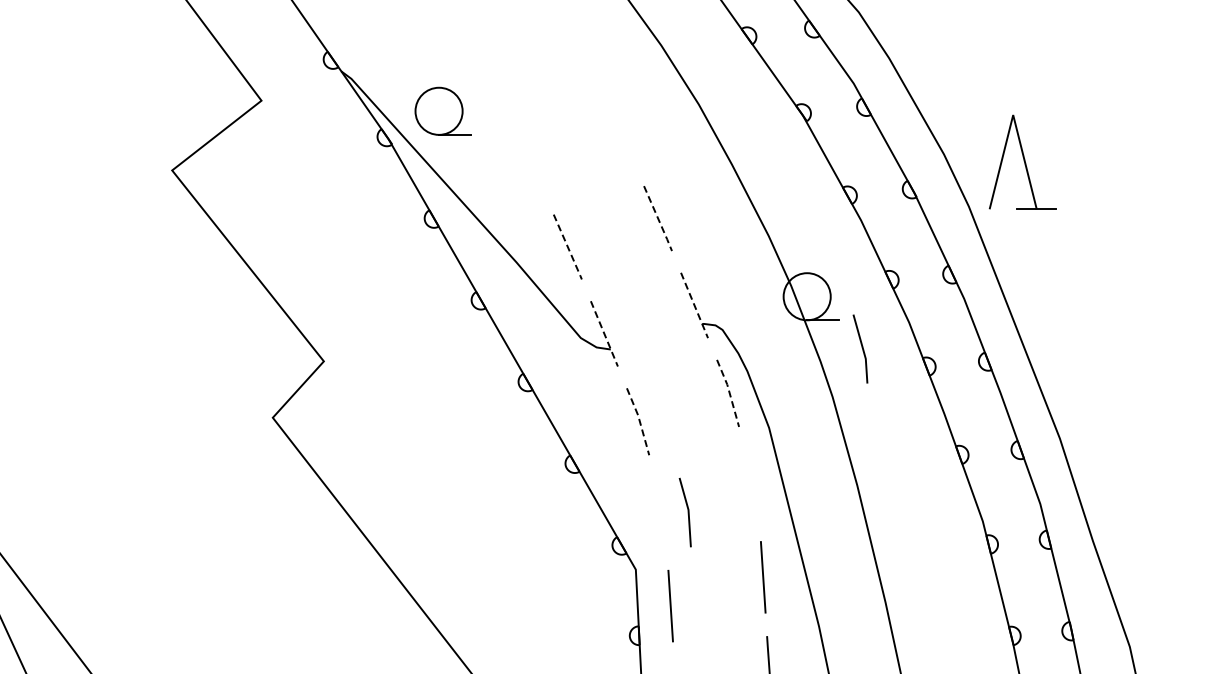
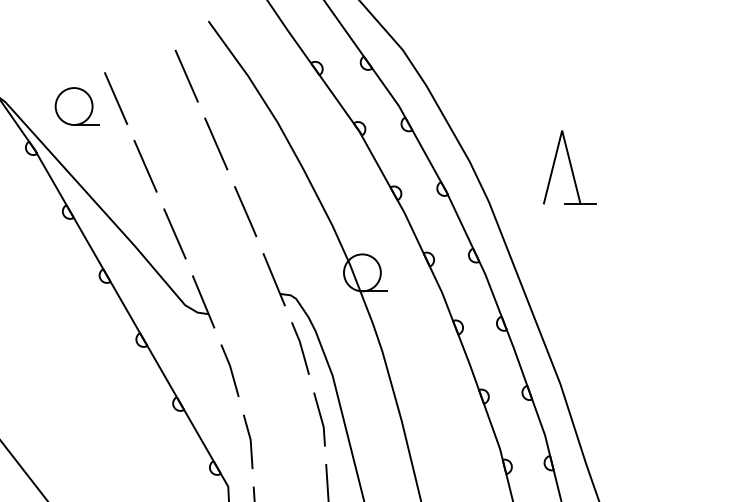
line: (582, 45) -> (186, 76), added
line: (492, 73) -> (115, 98), added
part: (442, 110) -> (76, 105), moved
line: (620, 131) -> (216, 143), added
line: (530, 160) -> (145, 166), added
part: (1022, 161) -> (569, 166), moved
line: (658, 219) -> (245, 212), dashed -> solid
line: (568, 247) -> (175, 234), dashed -> solid
line: (694, 305) -> (274, 279), dashed -> solid
line: (604, 334) -> (203, 302), dashed -> solid
line: (861, 347) -> (320, 418), moved
line: (729, 392) -> (301, 347), dashed -> solid
line: (639, 421) -> (231, 370), dashed -> solid
line: (687, 512) -> (249, 441), moved

